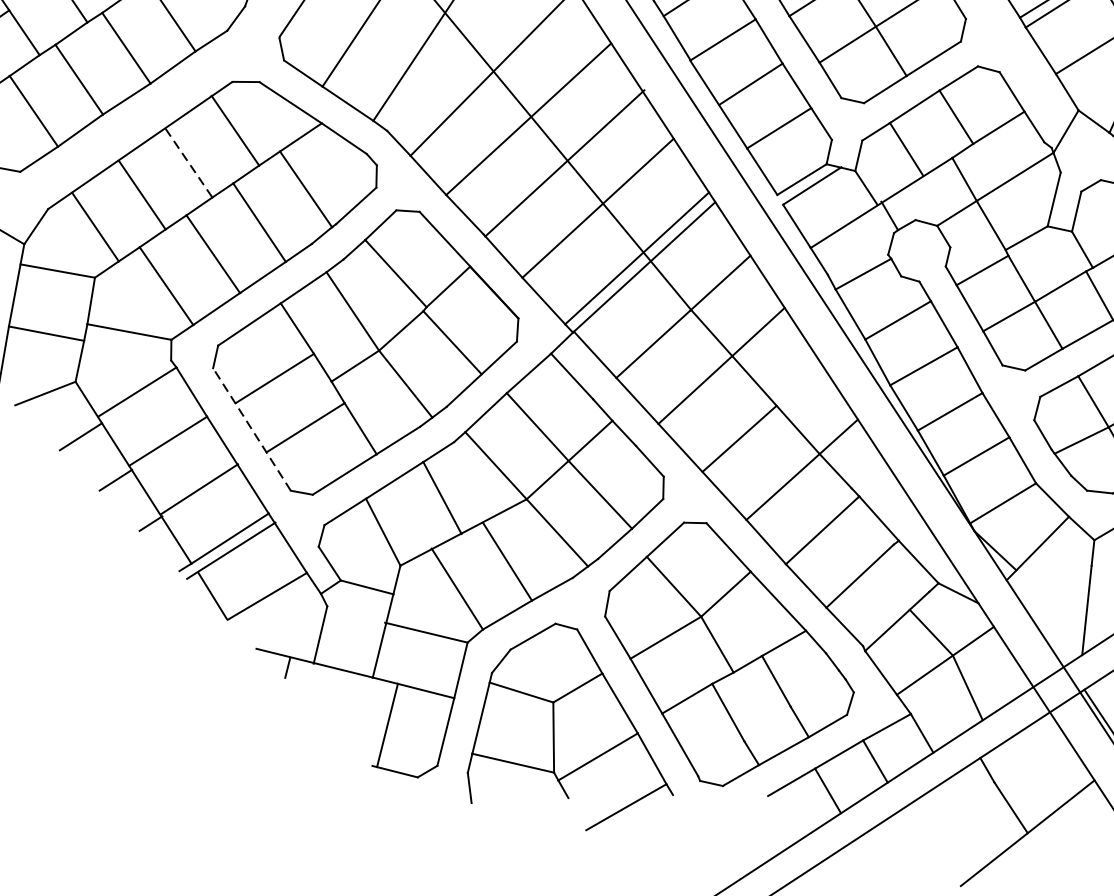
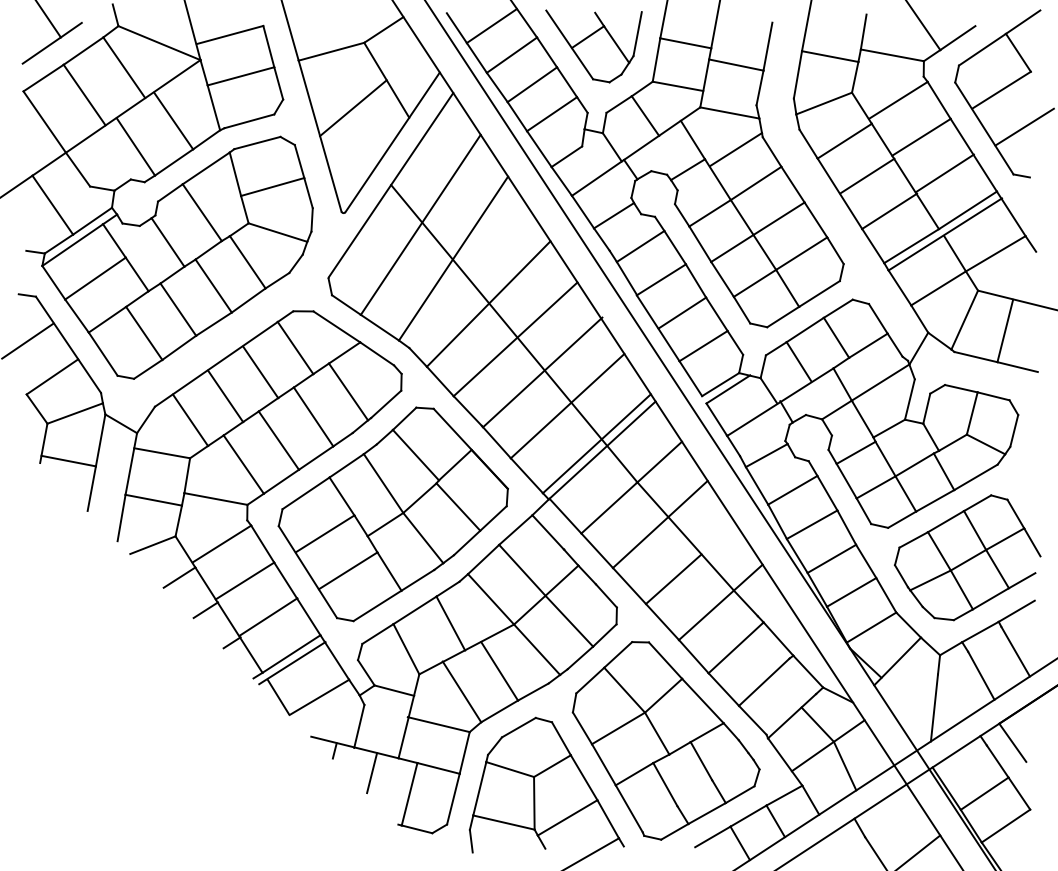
line: (188, 163) -> (260, 372), dashed -> solid
line: (251, 428) -> (307, 571), dashed -> solid
line: (338, 697) -> (372, 773), added

